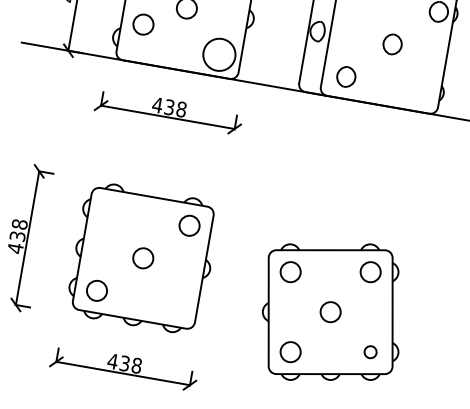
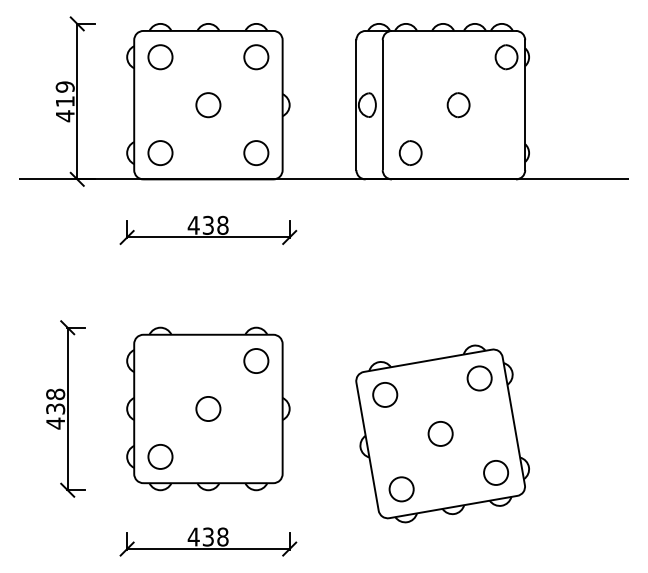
circle: (143, 24) -> (160, 152), moved
circle: (219, 55) -> (256, 153), size x0.62
circle: (370, 351) -> (495, 472), size x1.67

